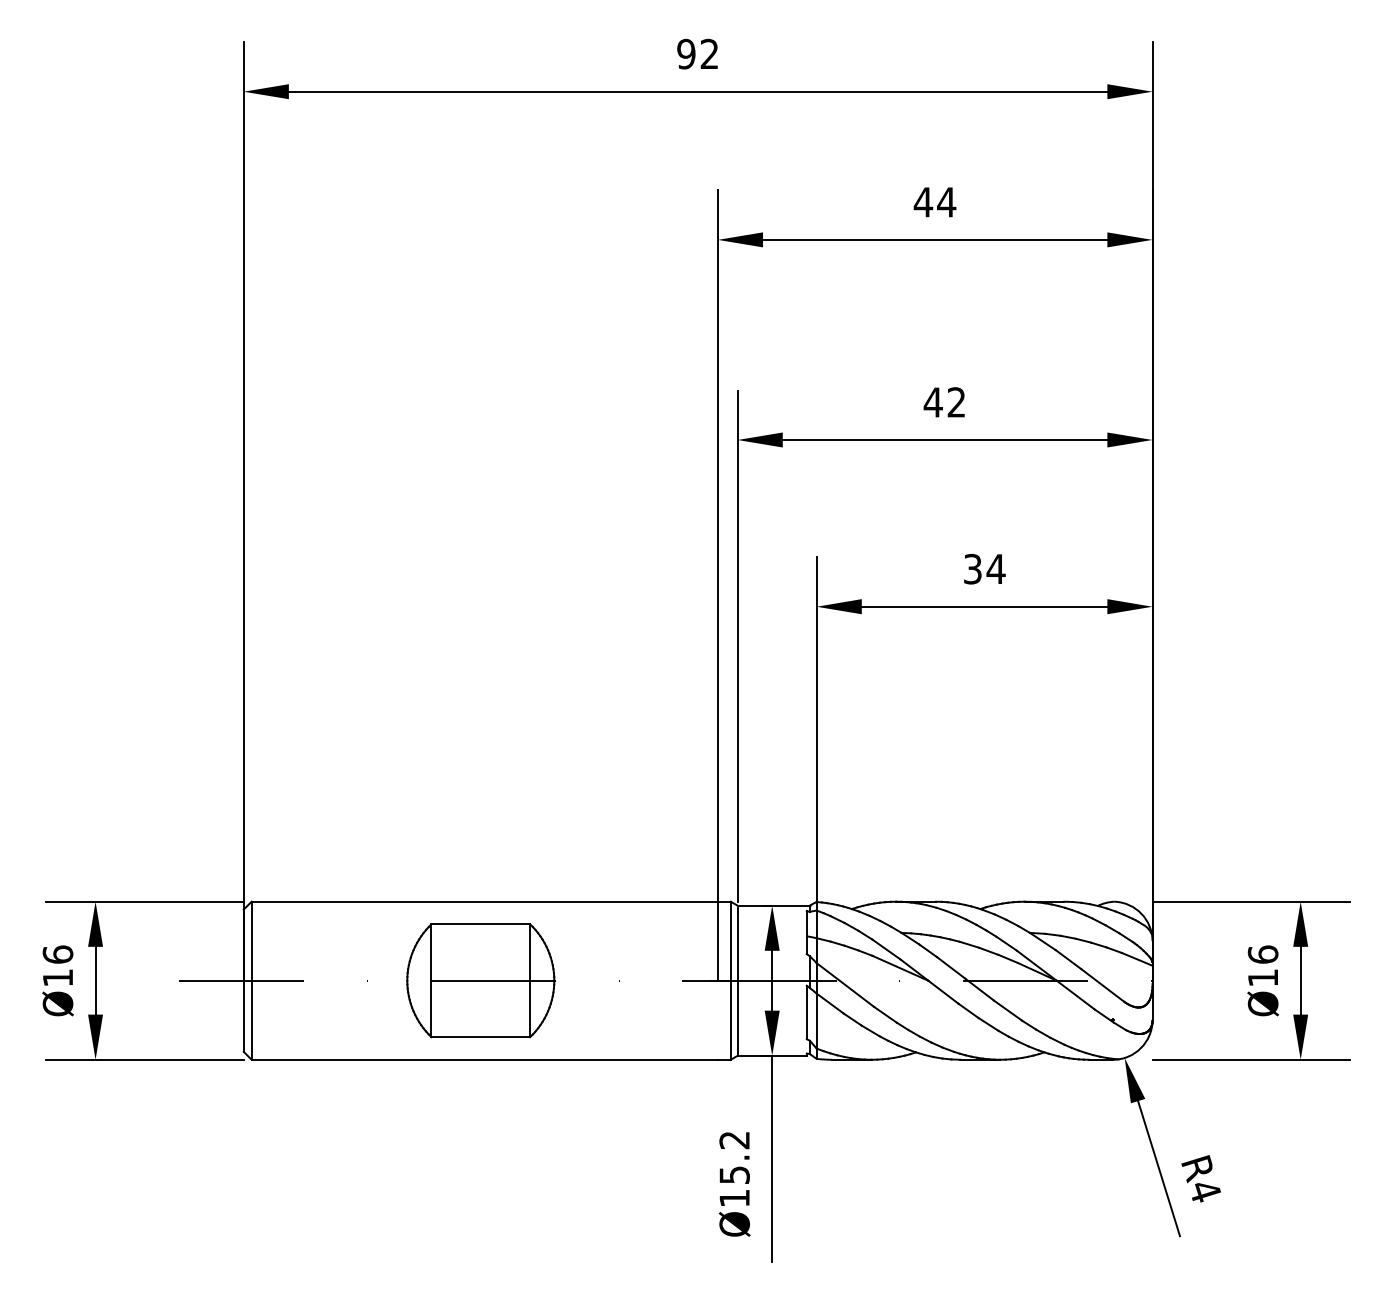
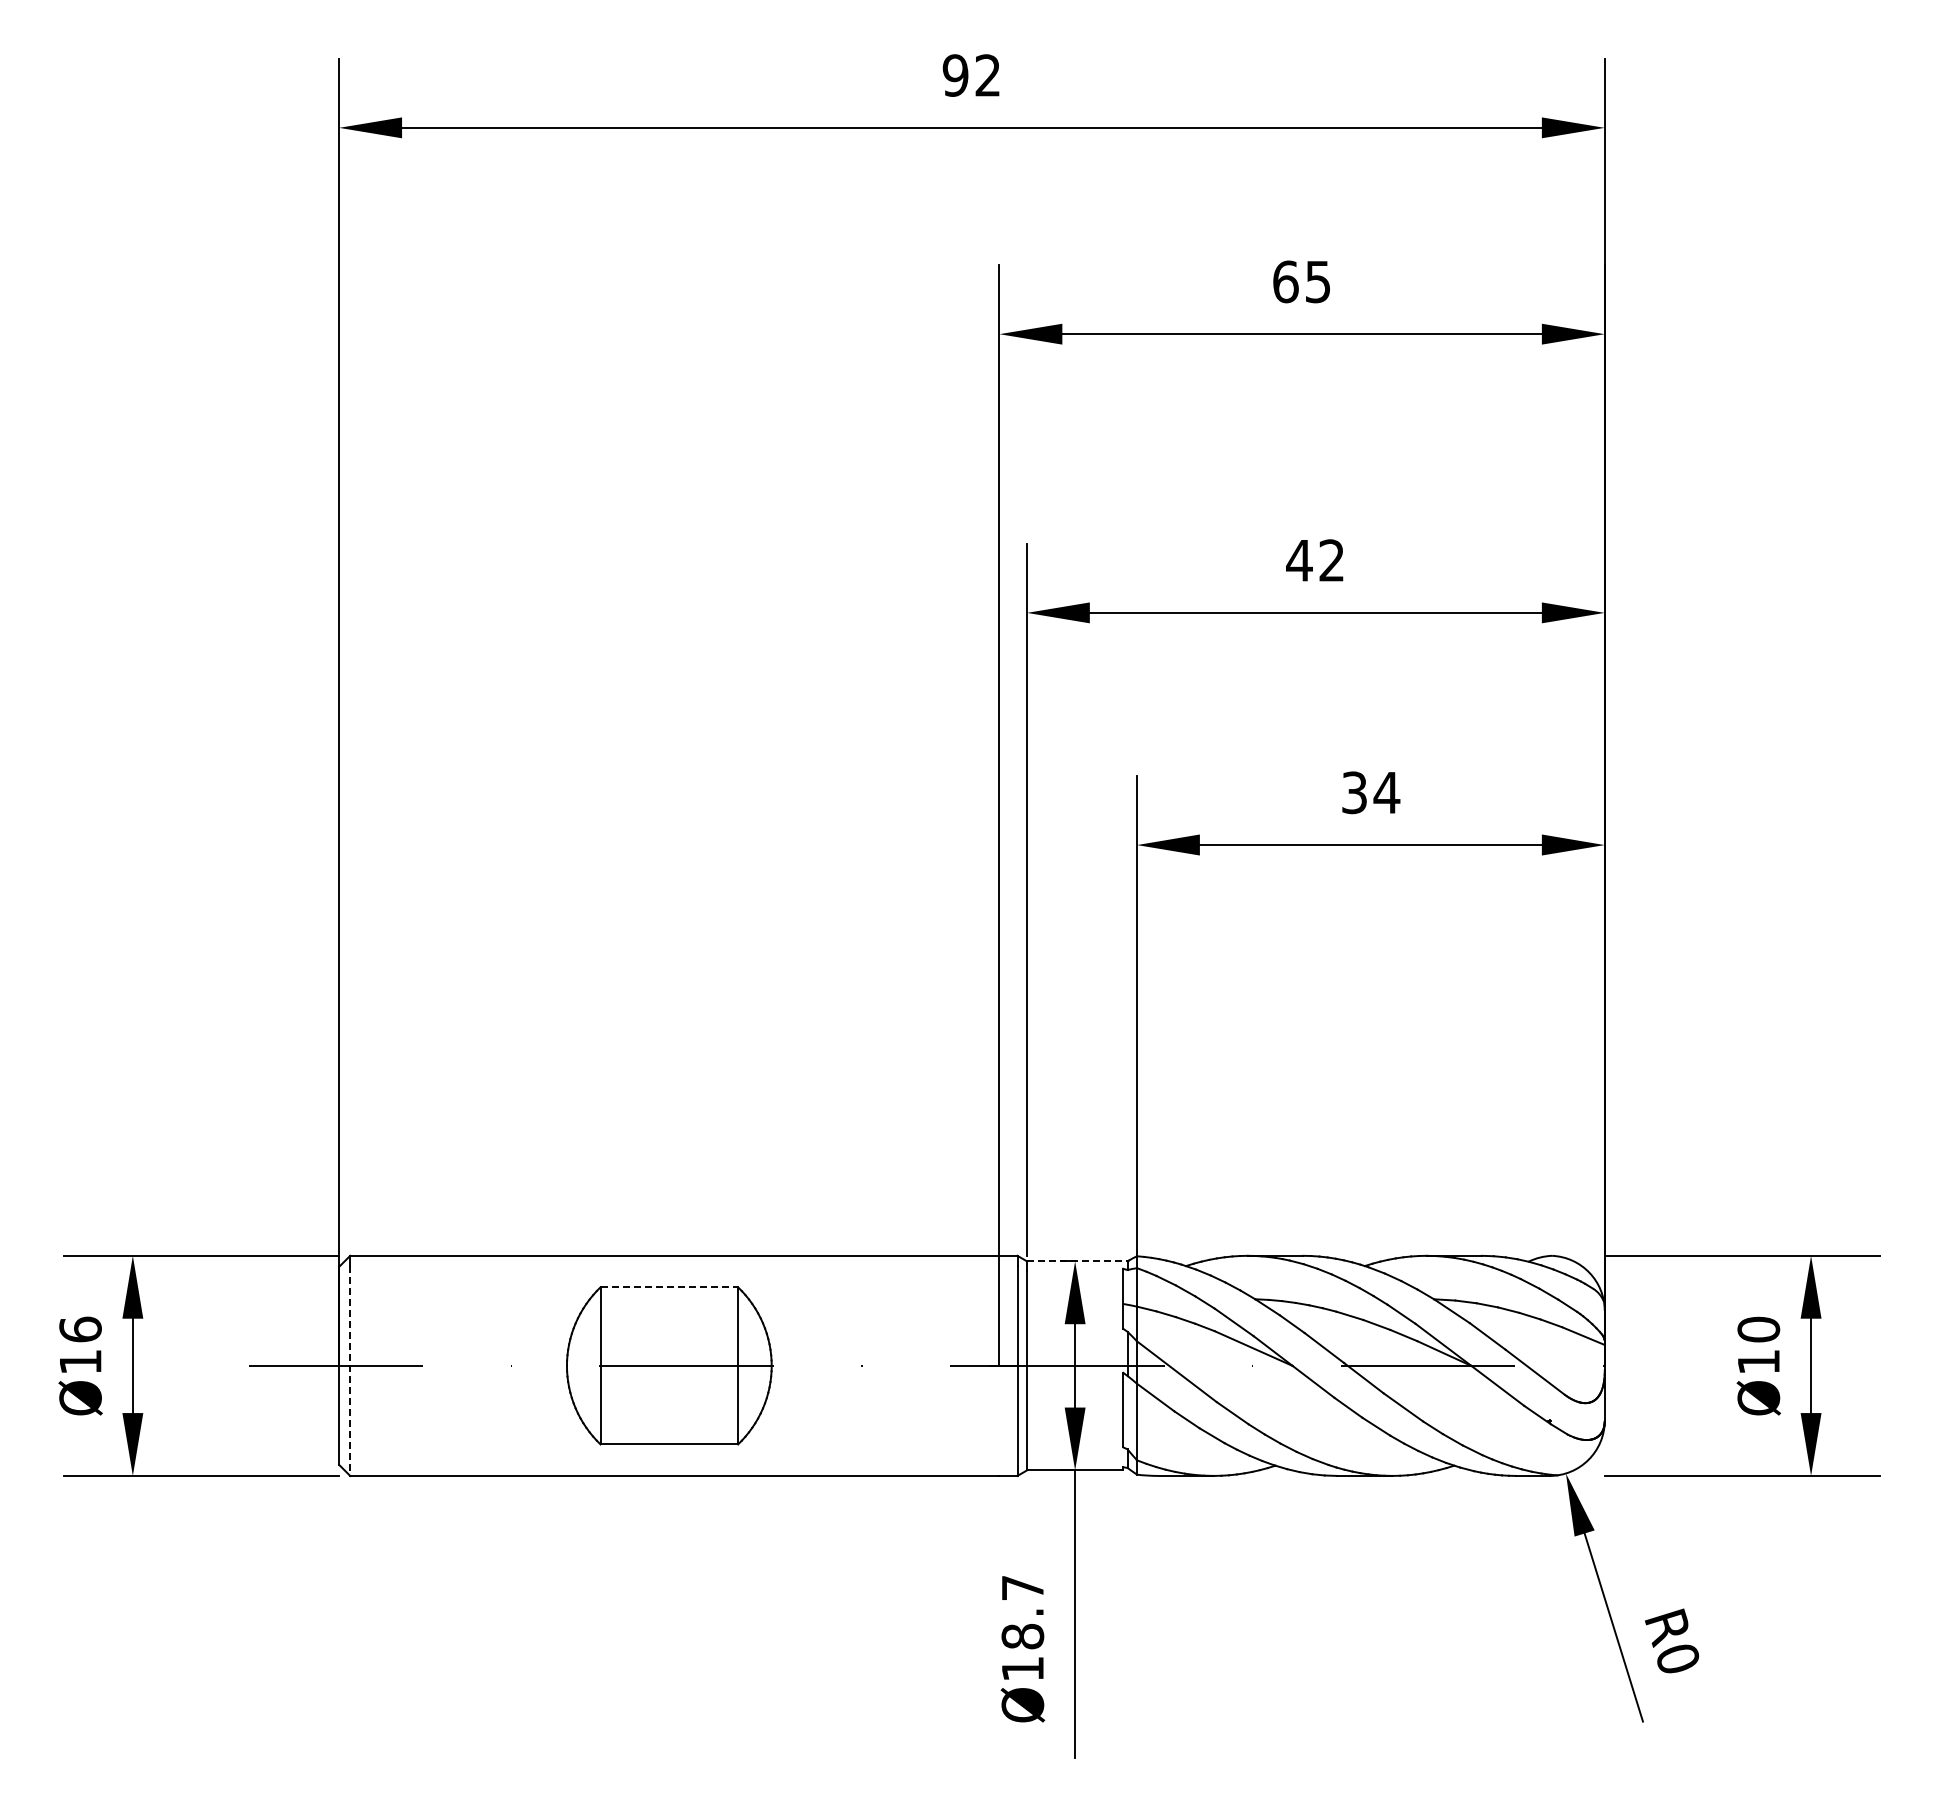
text: (934, 202) -> (1301, 281), 44 -> 65
line: (773, 905) -> (1077, 1261), solid -> dashed
line: (480, 924) -> (669, 1287), solid -> dashed
text: (1262, 954) -> (1758, 1329), Ø16 -> Ø10
line: (251, 984) -> (350, 1371), solid -> dashed
text: (734, 1157) -> (1022, 1612), Ø15.2 -> Ø18.7
text: (1205, 1191) -> (1678, 1659), R4 -> R0

